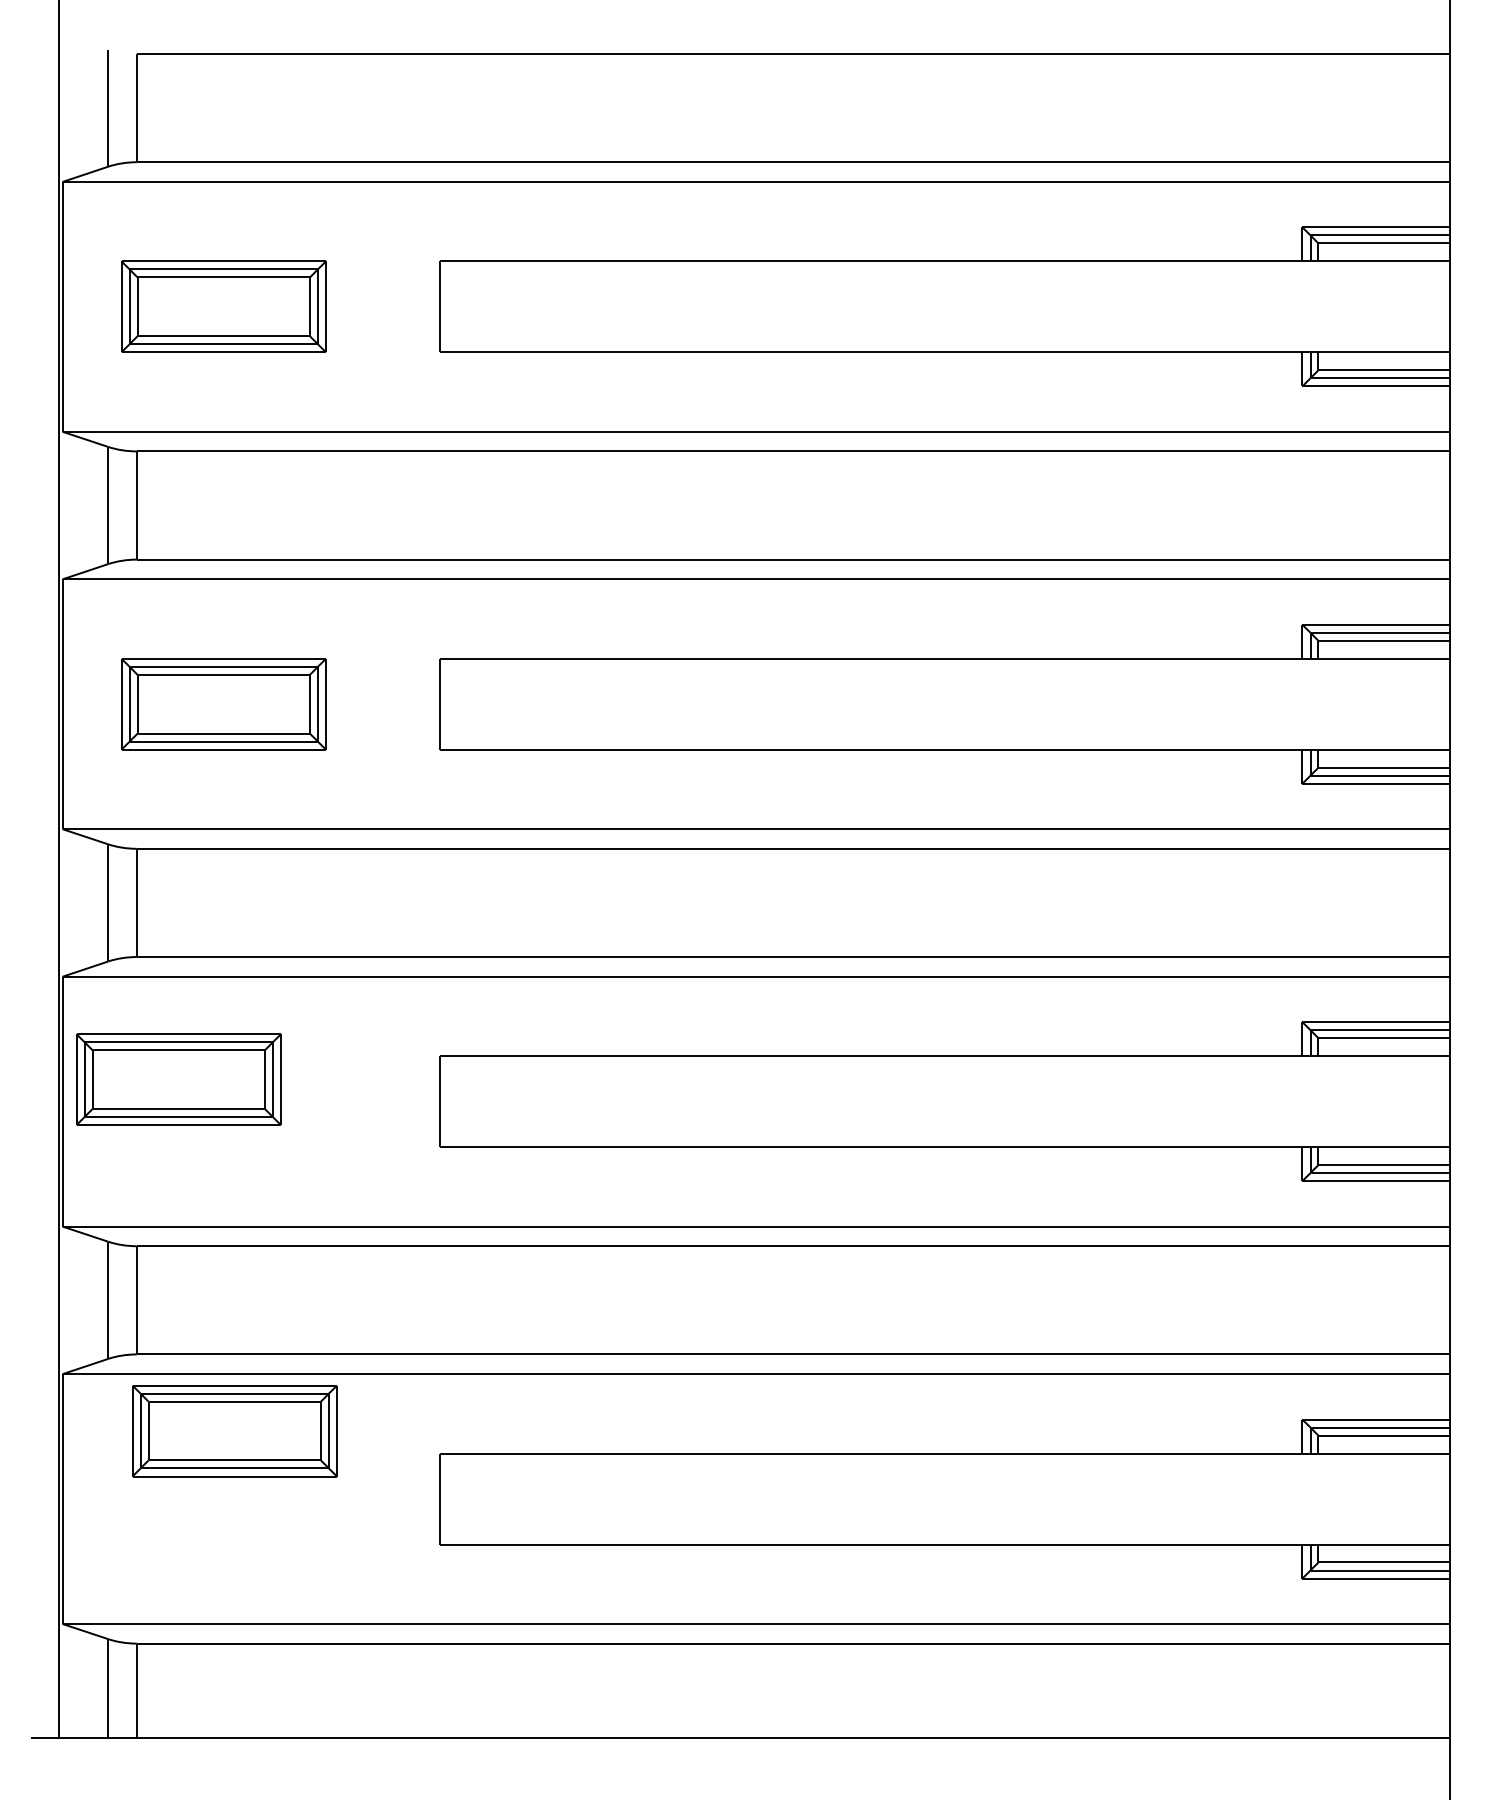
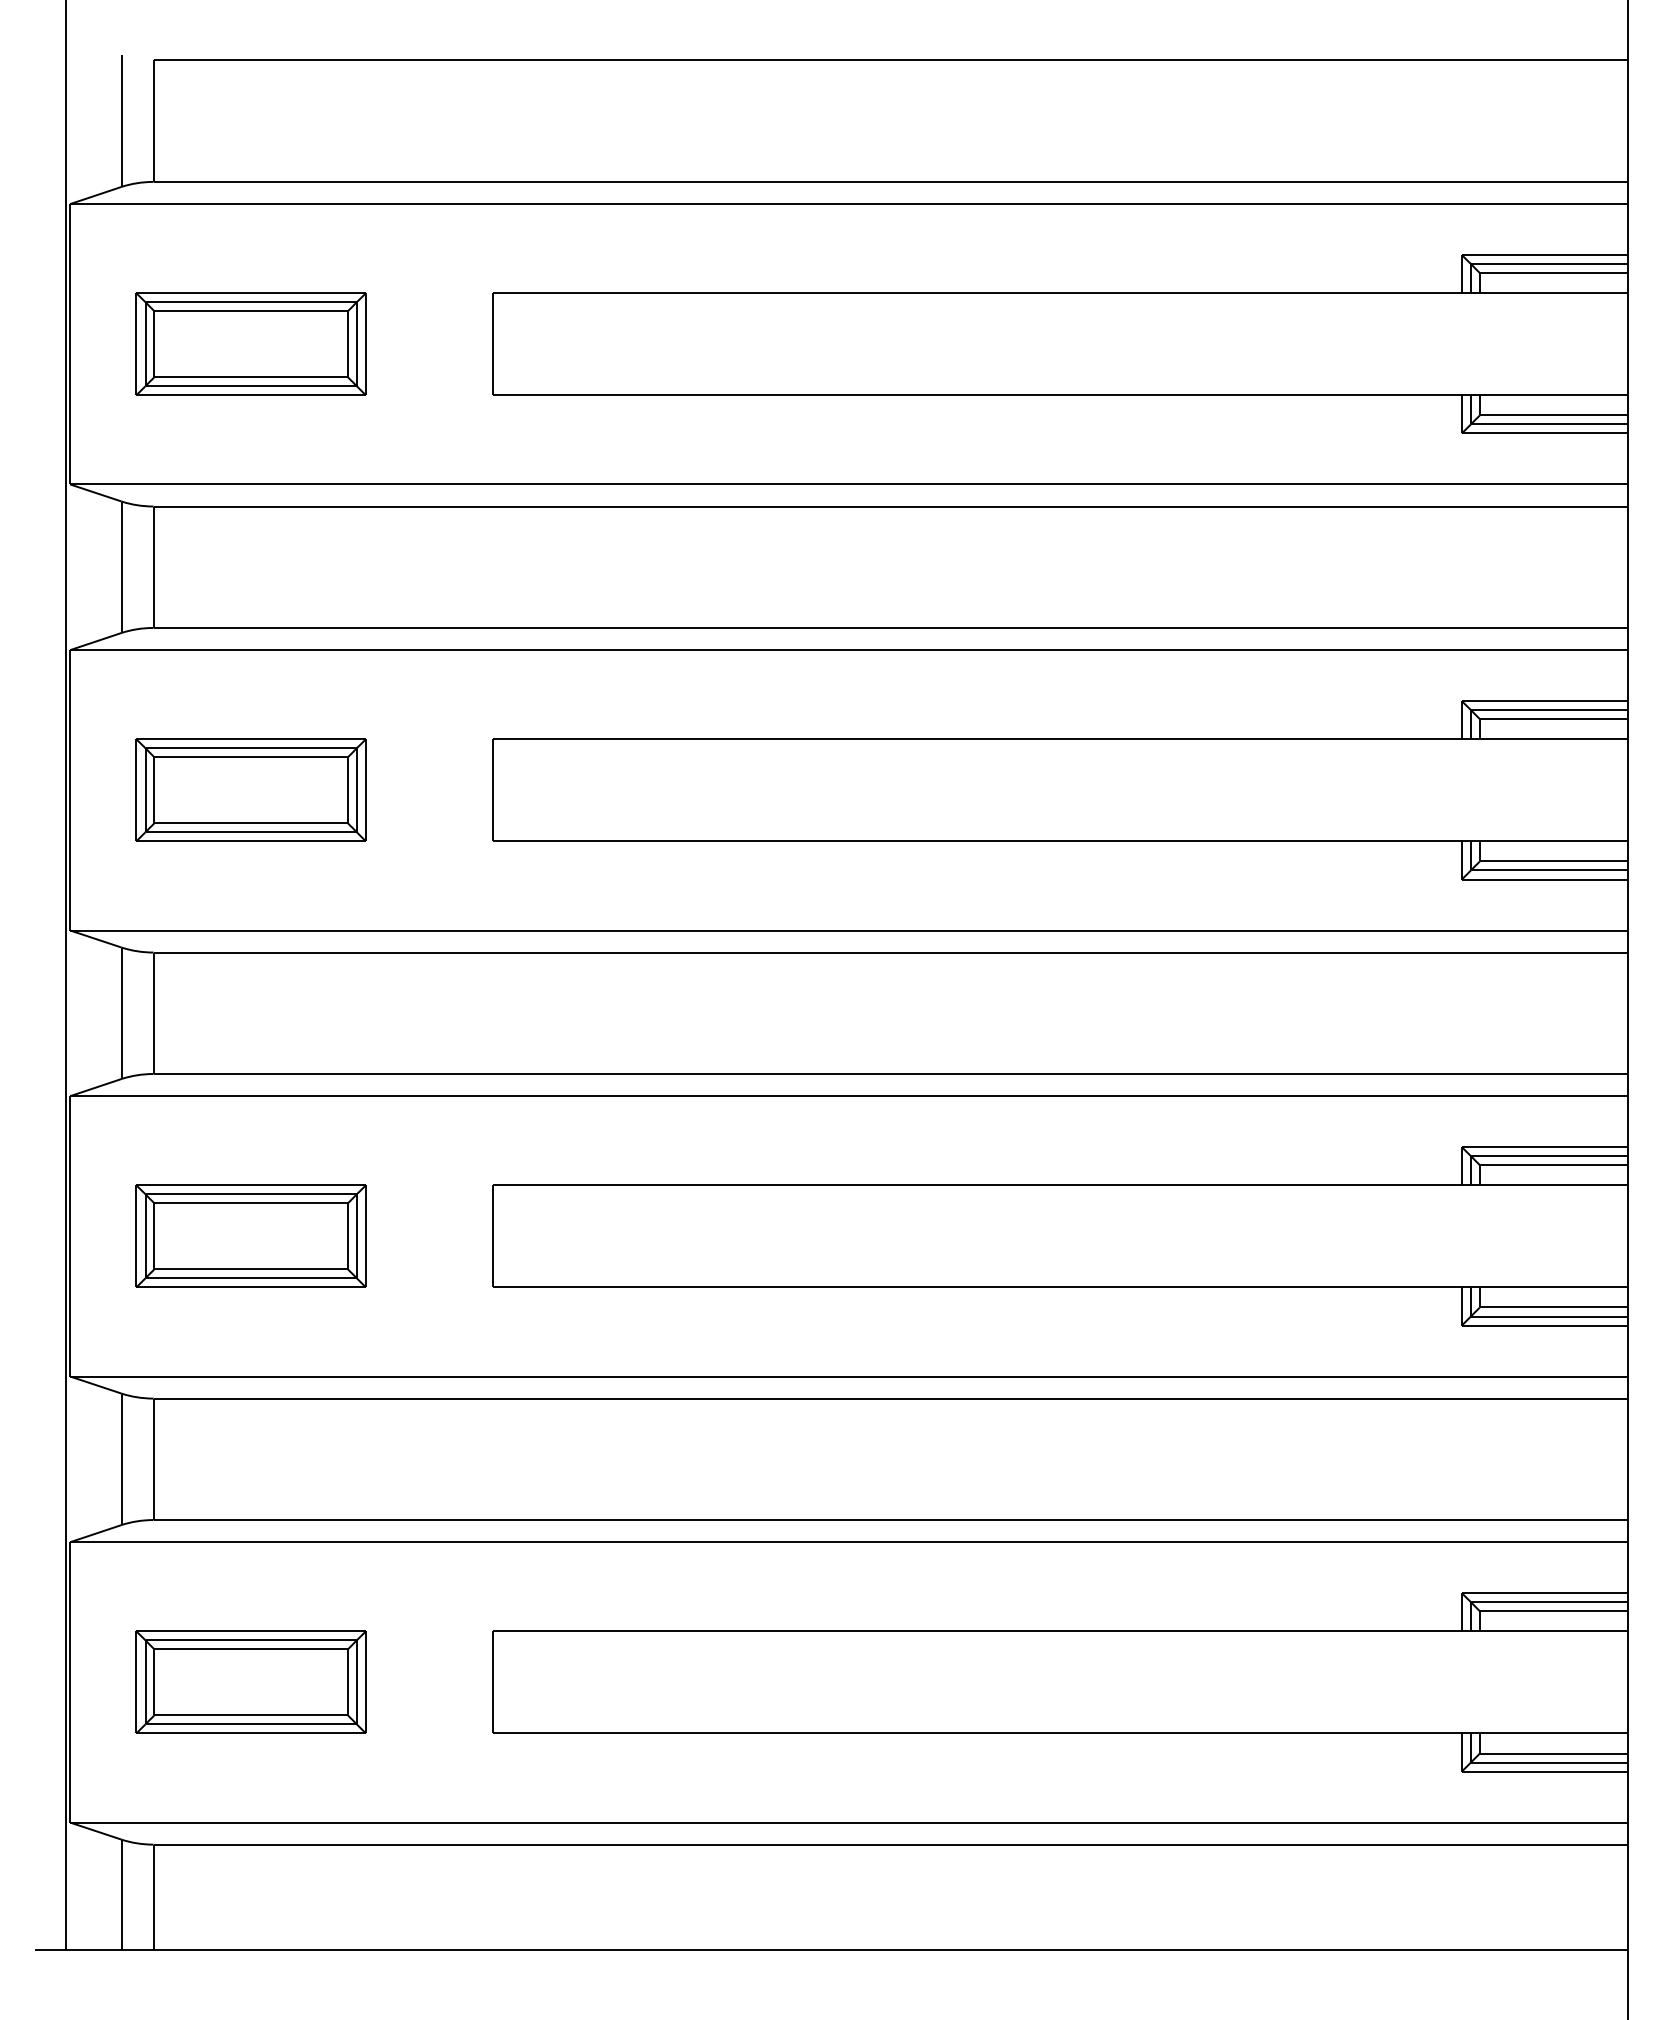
part: (178, 1079) -> (250, 1236), moved
part: (234, 1431) -> (250, 1682), moved

